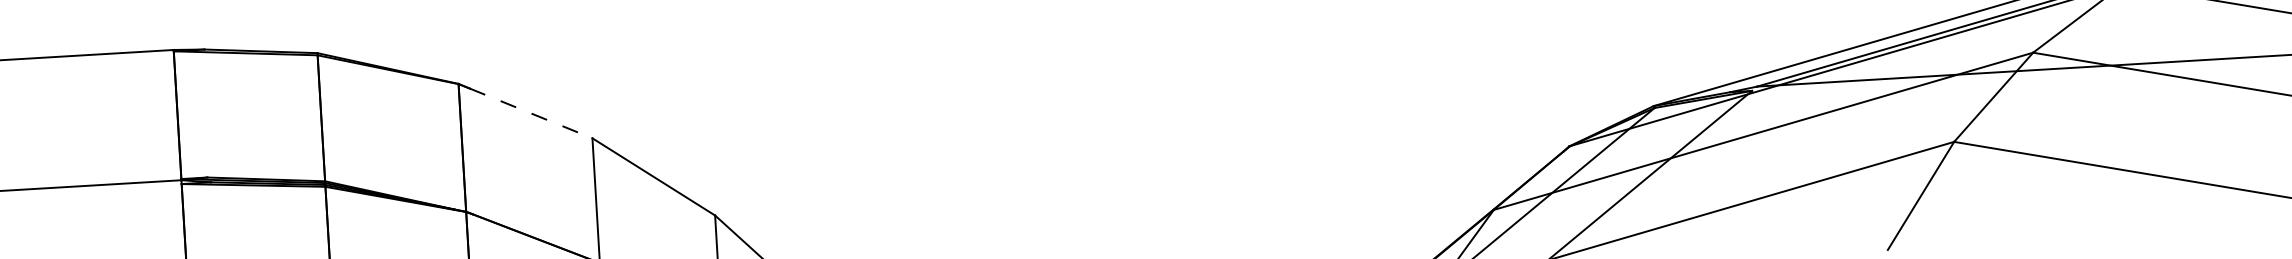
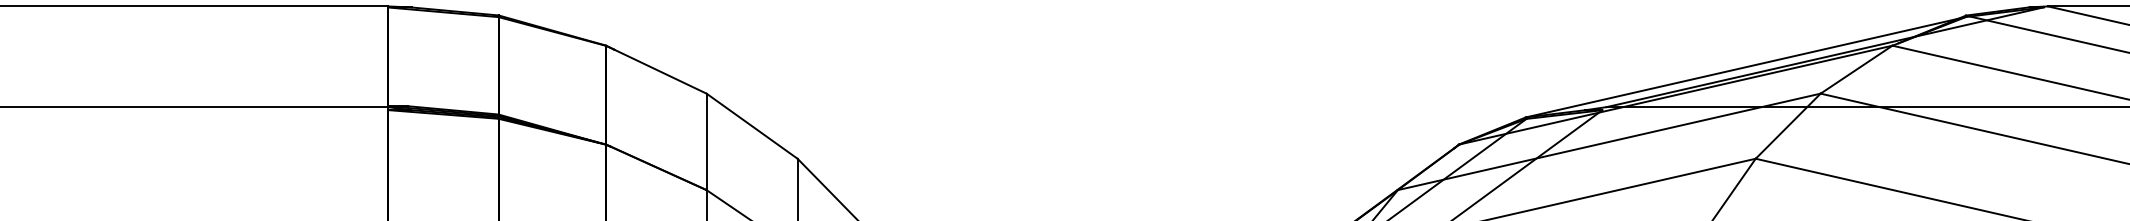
line: (531, 113) -> (660, 71), dashed -> solid

